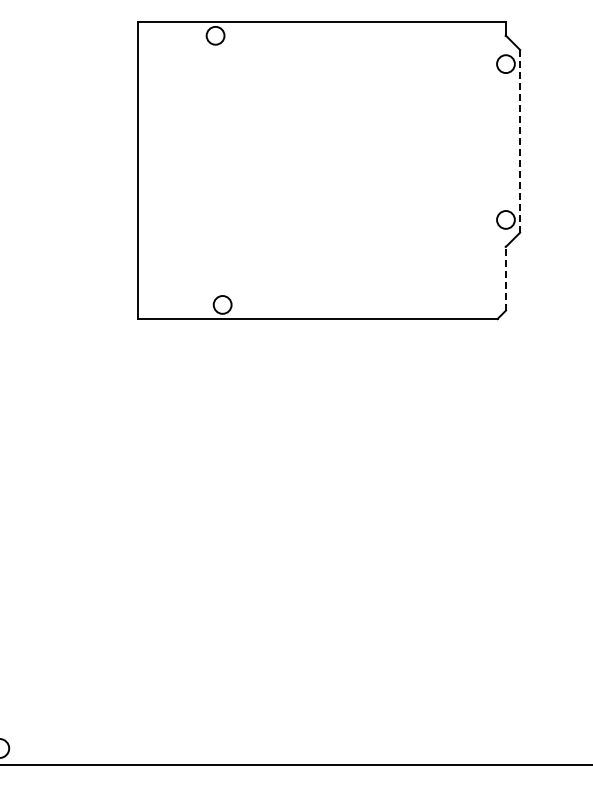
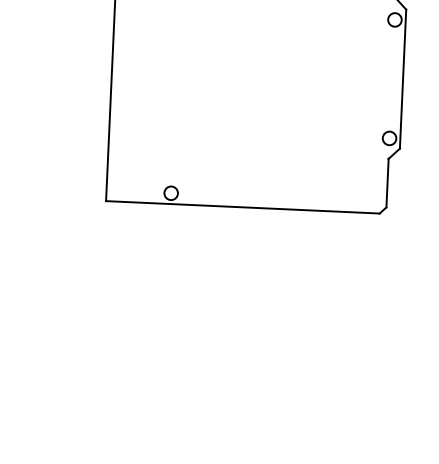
line: (520, 140) -> (403, 78), dashed -> solid
line: (505, 278) -> (387, 182), dashed -> solid

